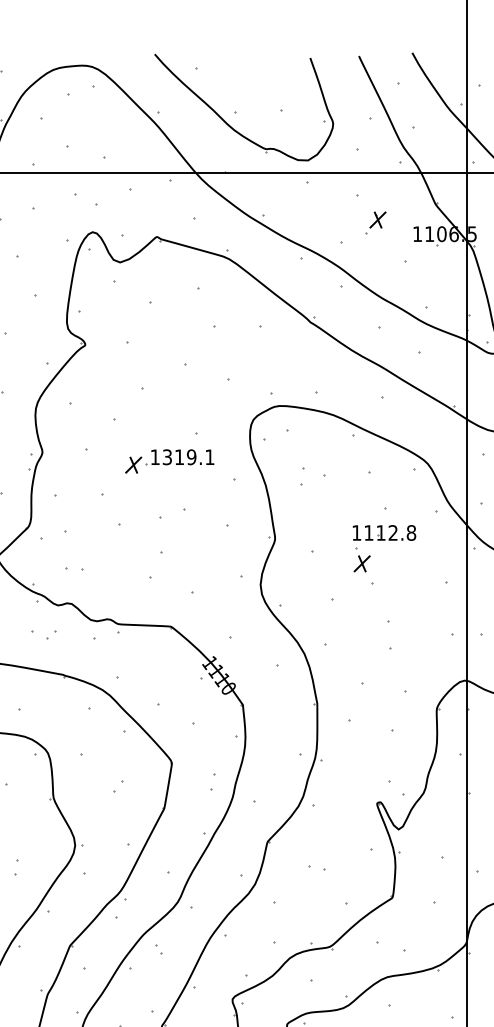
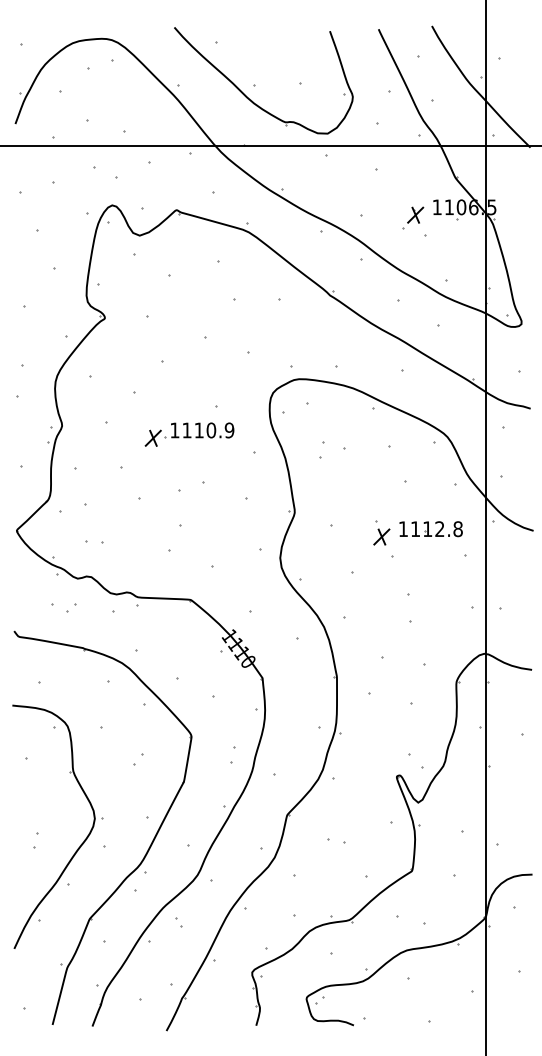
part: (375, 222) -> (413, 217), moved
text: (188, 457) -> (208, 430), 1319.1 -> 1110.9
part: (383, 533) -> (430, 529), moved

